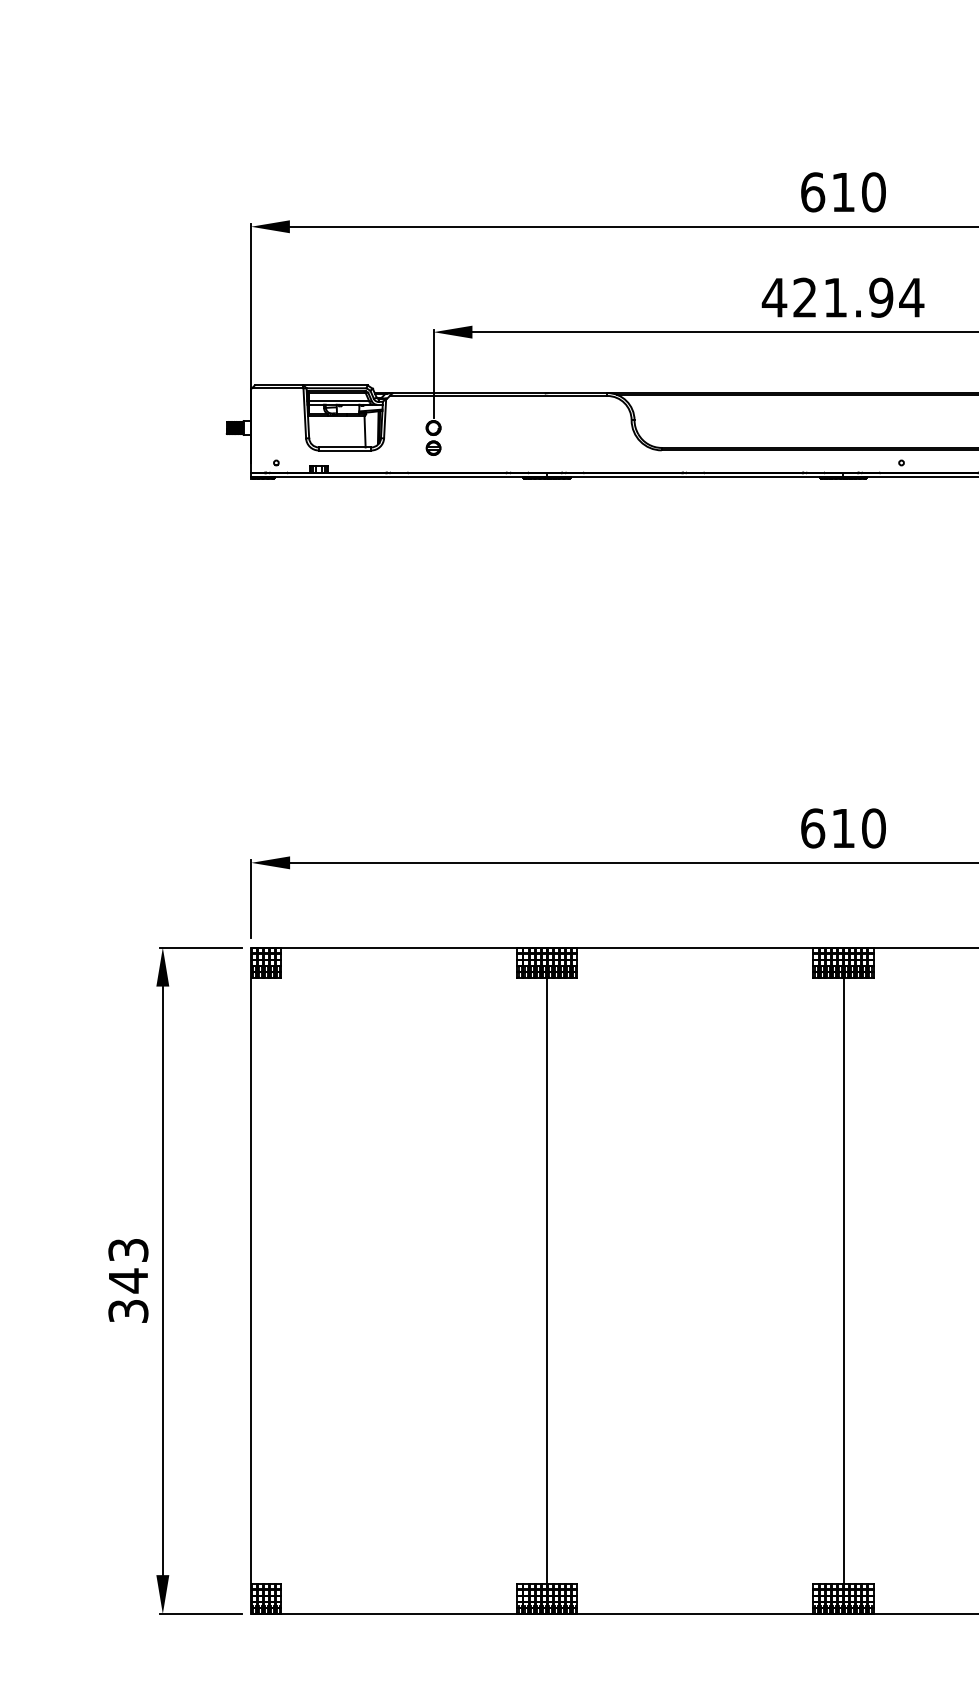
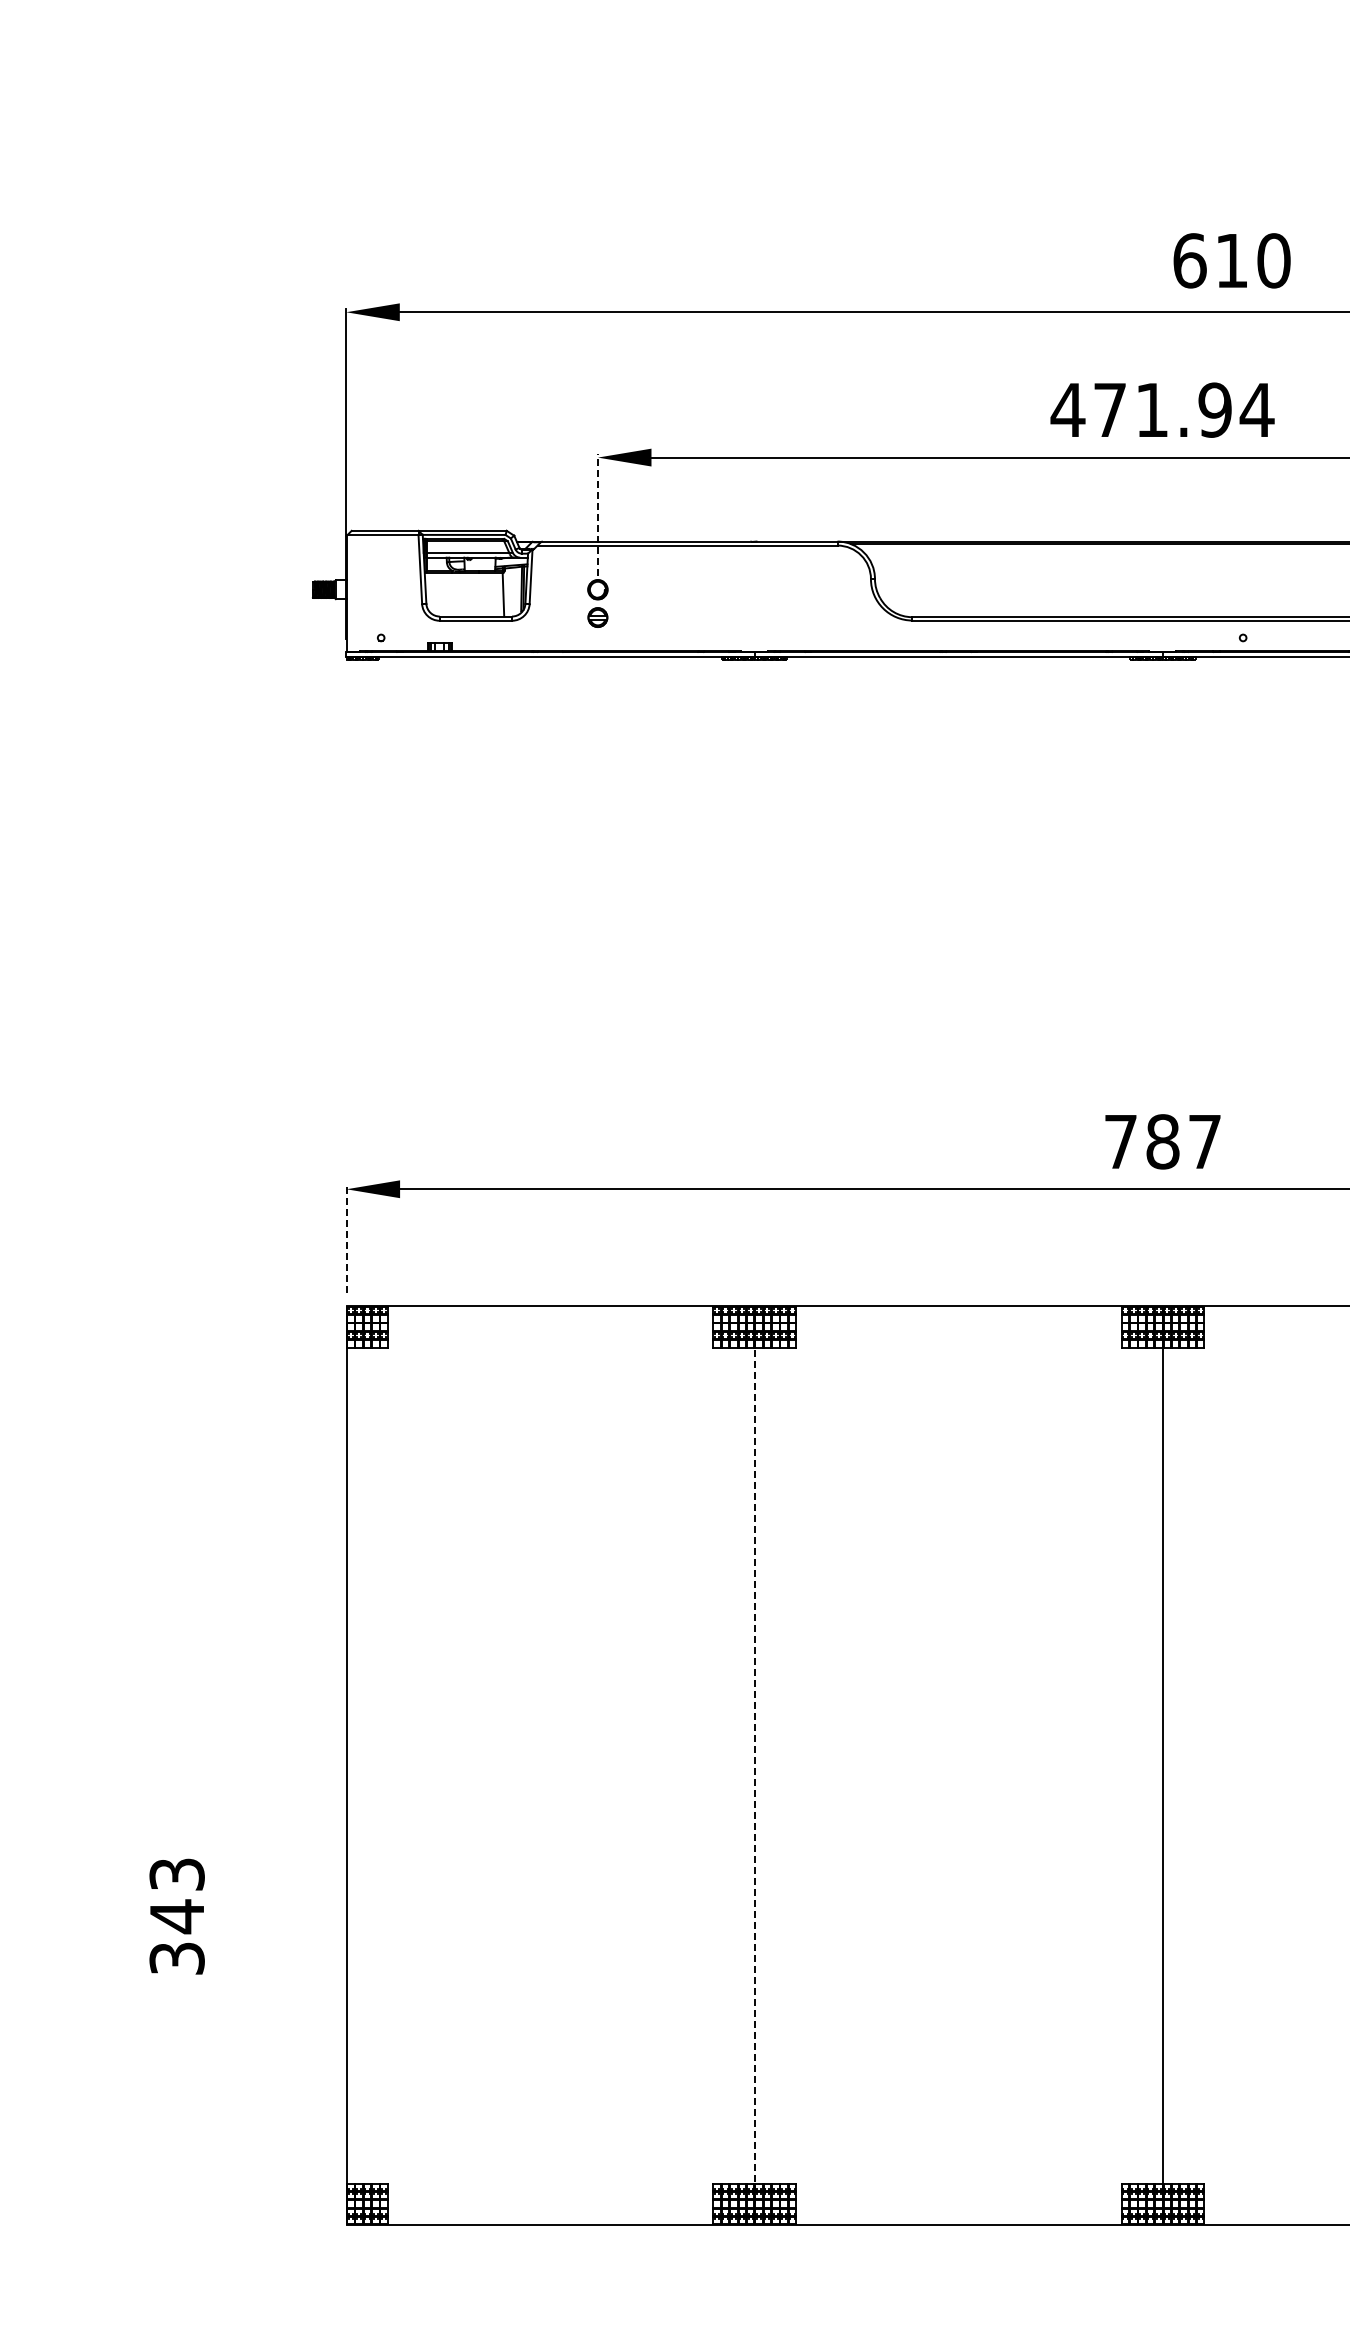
text: (843, 192) -> (1231, 260), moved
text: (804, 297) -> (1109, 409), 421.94 -> 471.94
line: (433, 373) -> (597, 514), solid -> dashed
text: (843, 828) -> (1162, 1141), 610 -> 787
line: (251, 898) -> (346, 1238), solid -> dashed
text: (127, 1280) -> (176, 1916), moved
part: (163, 1280) -> (225, 1765), removed
line: (547, 1281) -> (754, 1766), solid -> dashed

